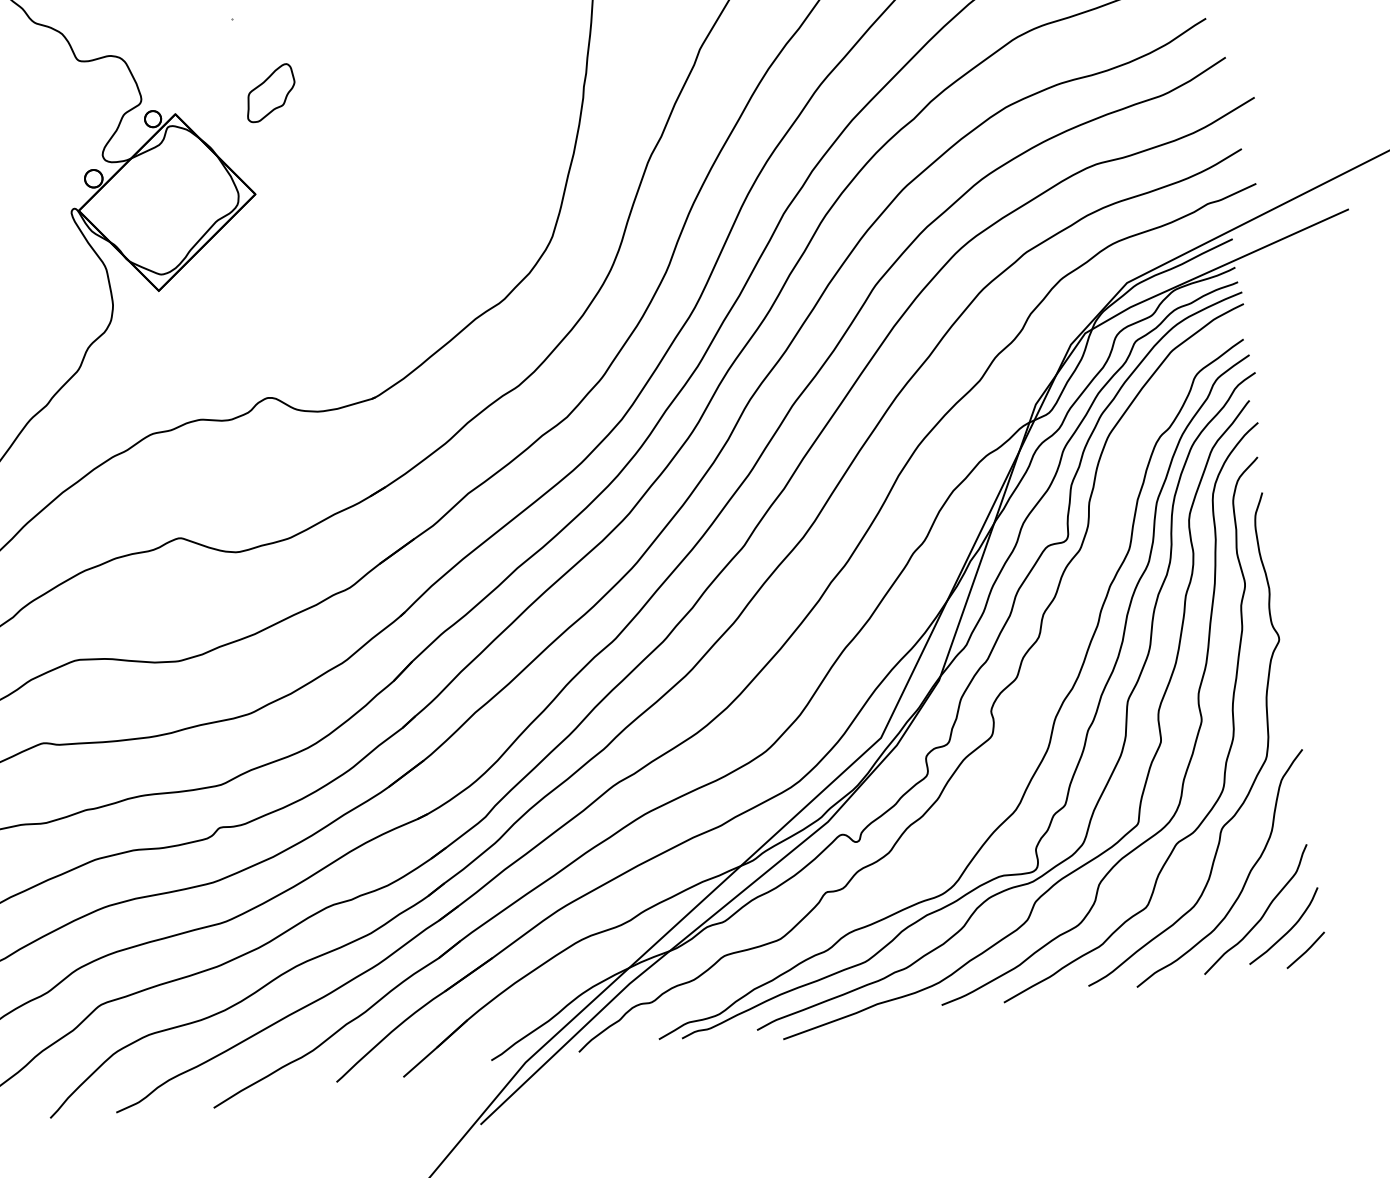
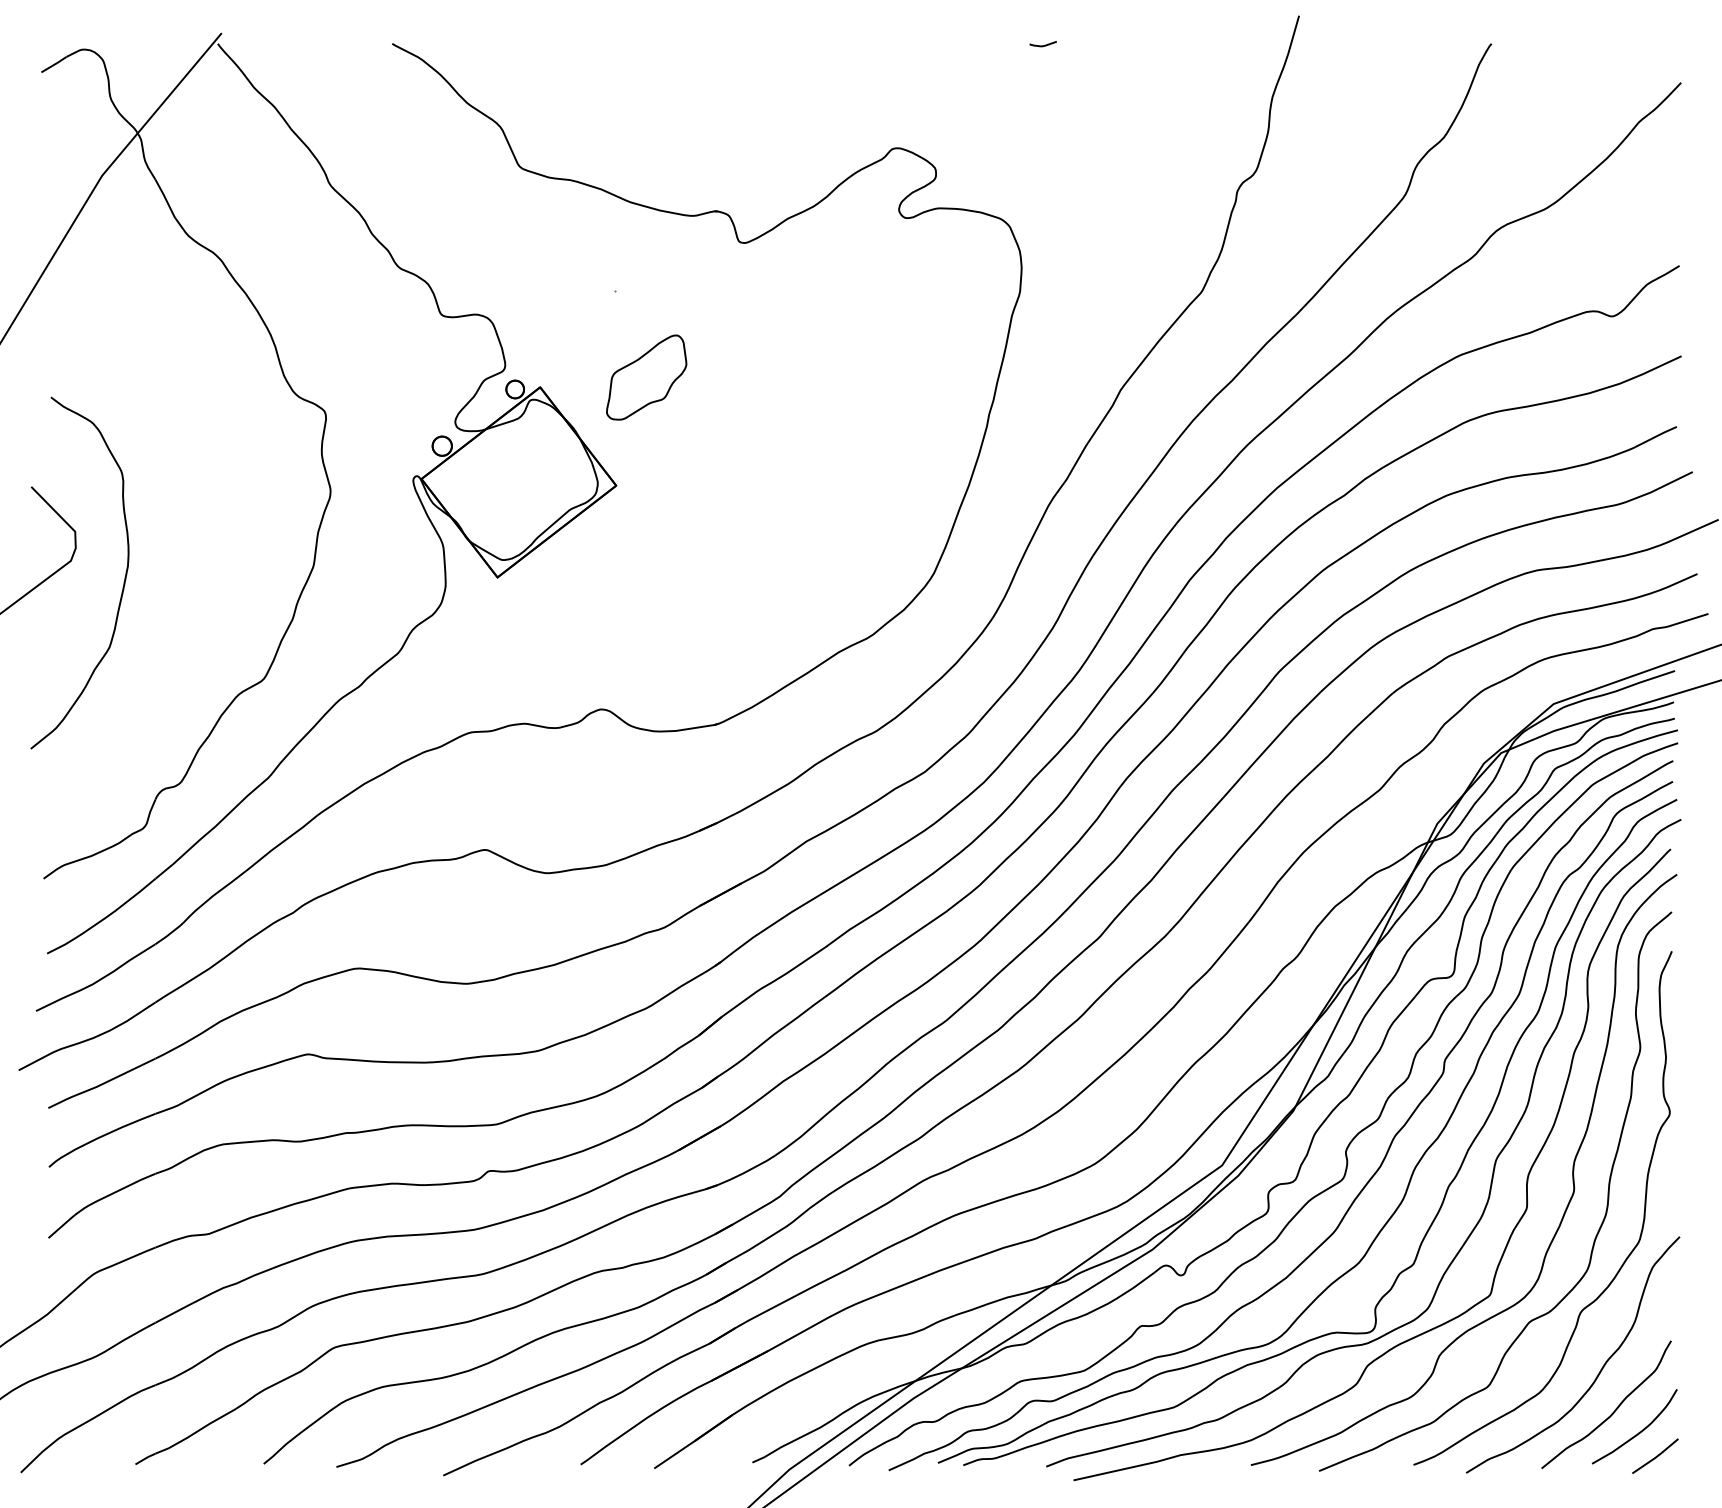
part: (270, 93) -> (646, 377), size x1.43
curve: (1013, 736) -> (1366, 1182), added

